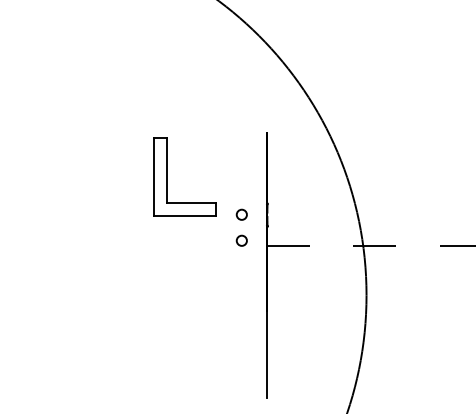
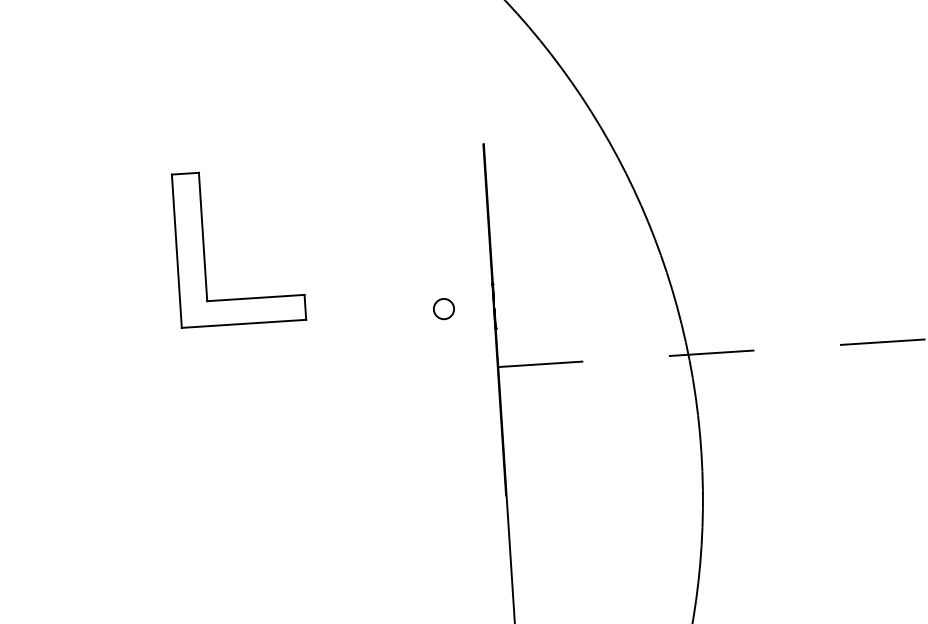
part: (167, 176) -> (204, 248), moved
circle: (241, 240) -> (446, 360), removed

